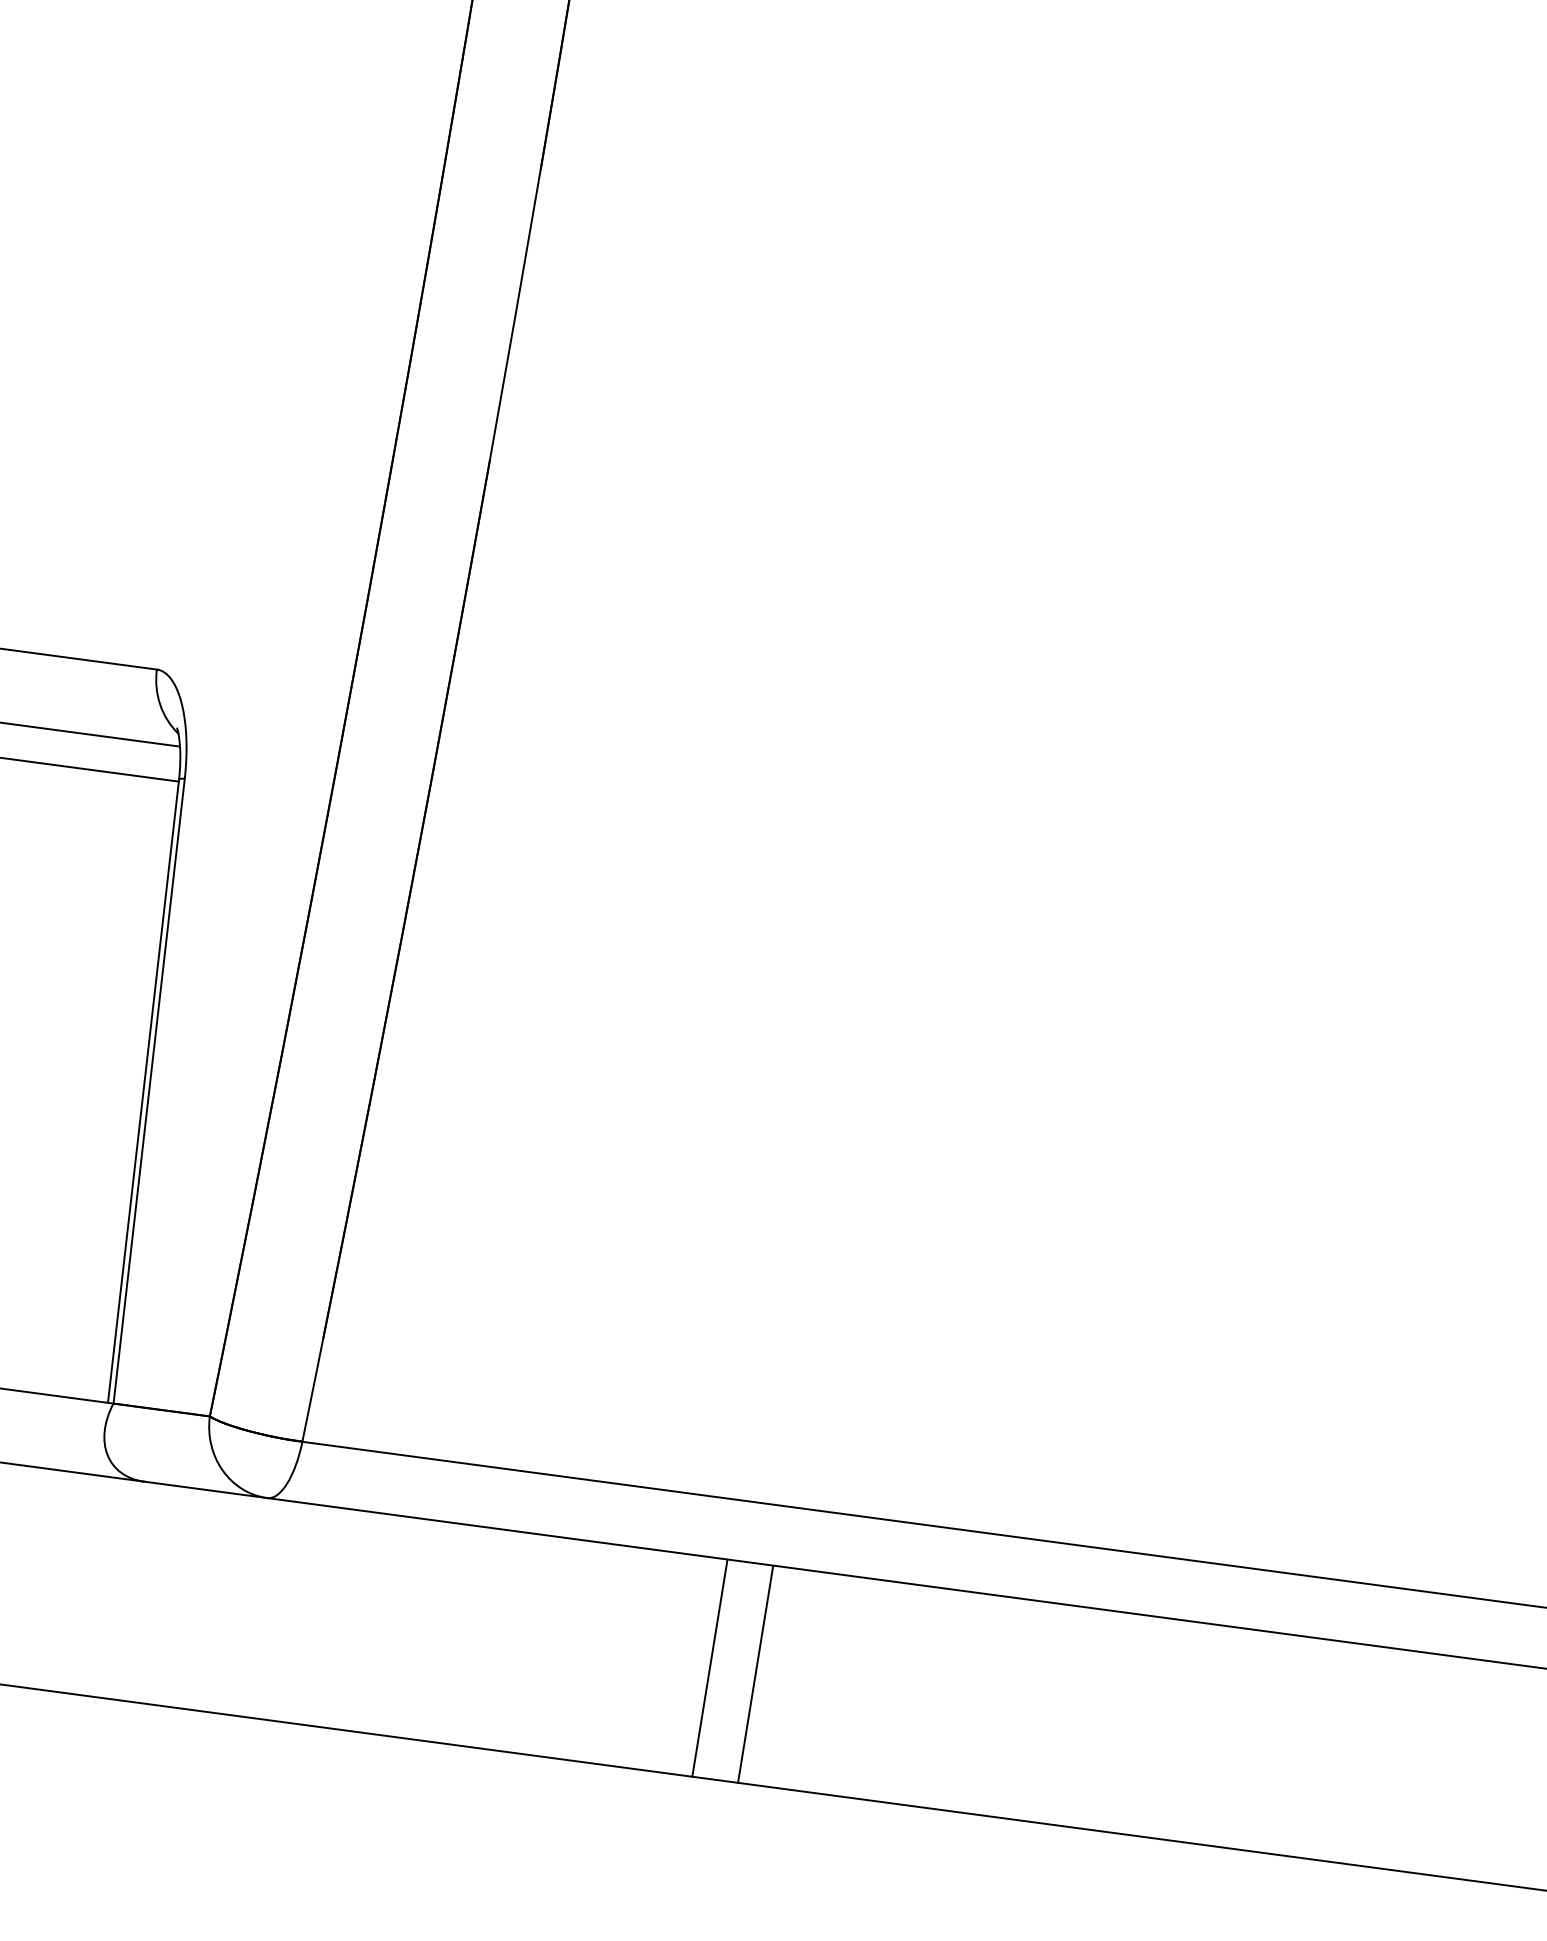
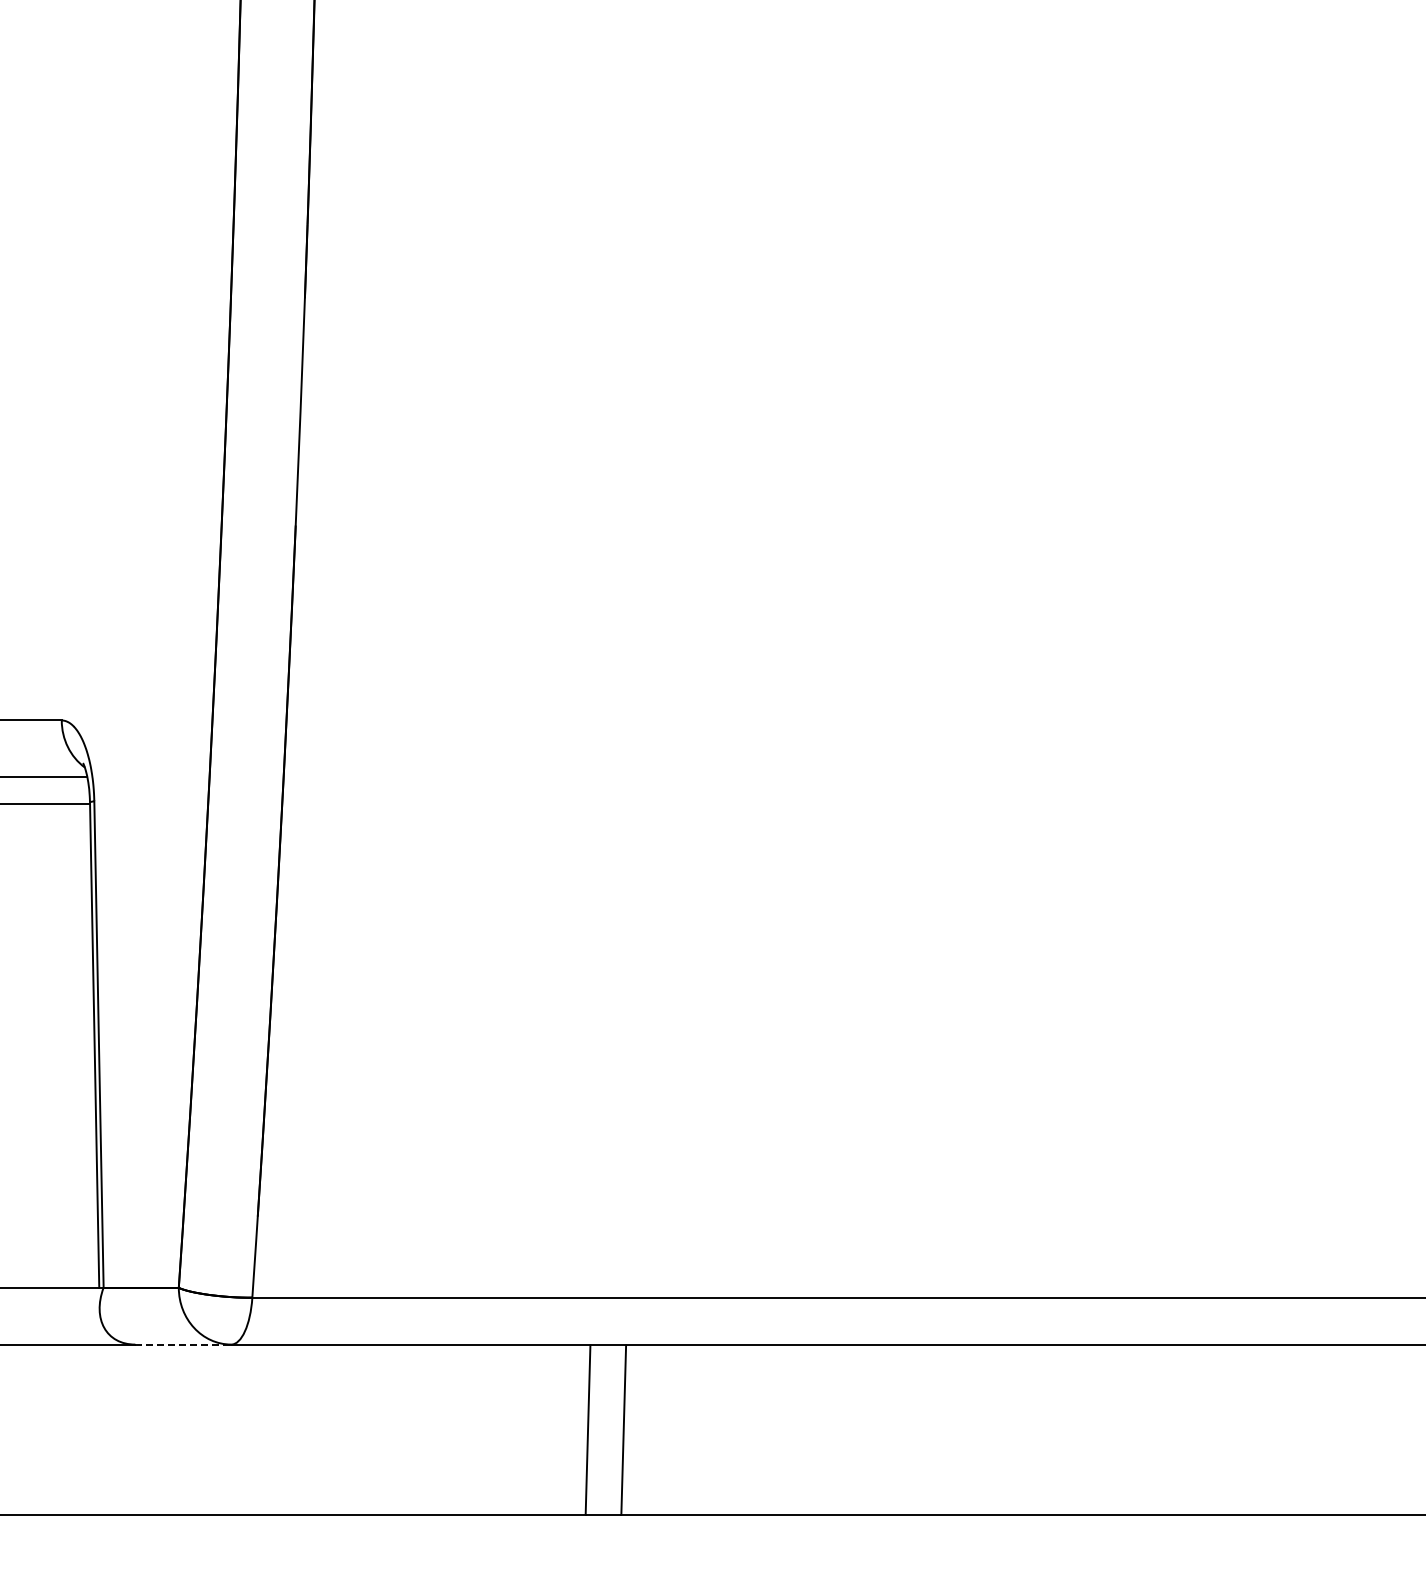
line: (206, 1489) -> (183, 1344), solid -> dashed

